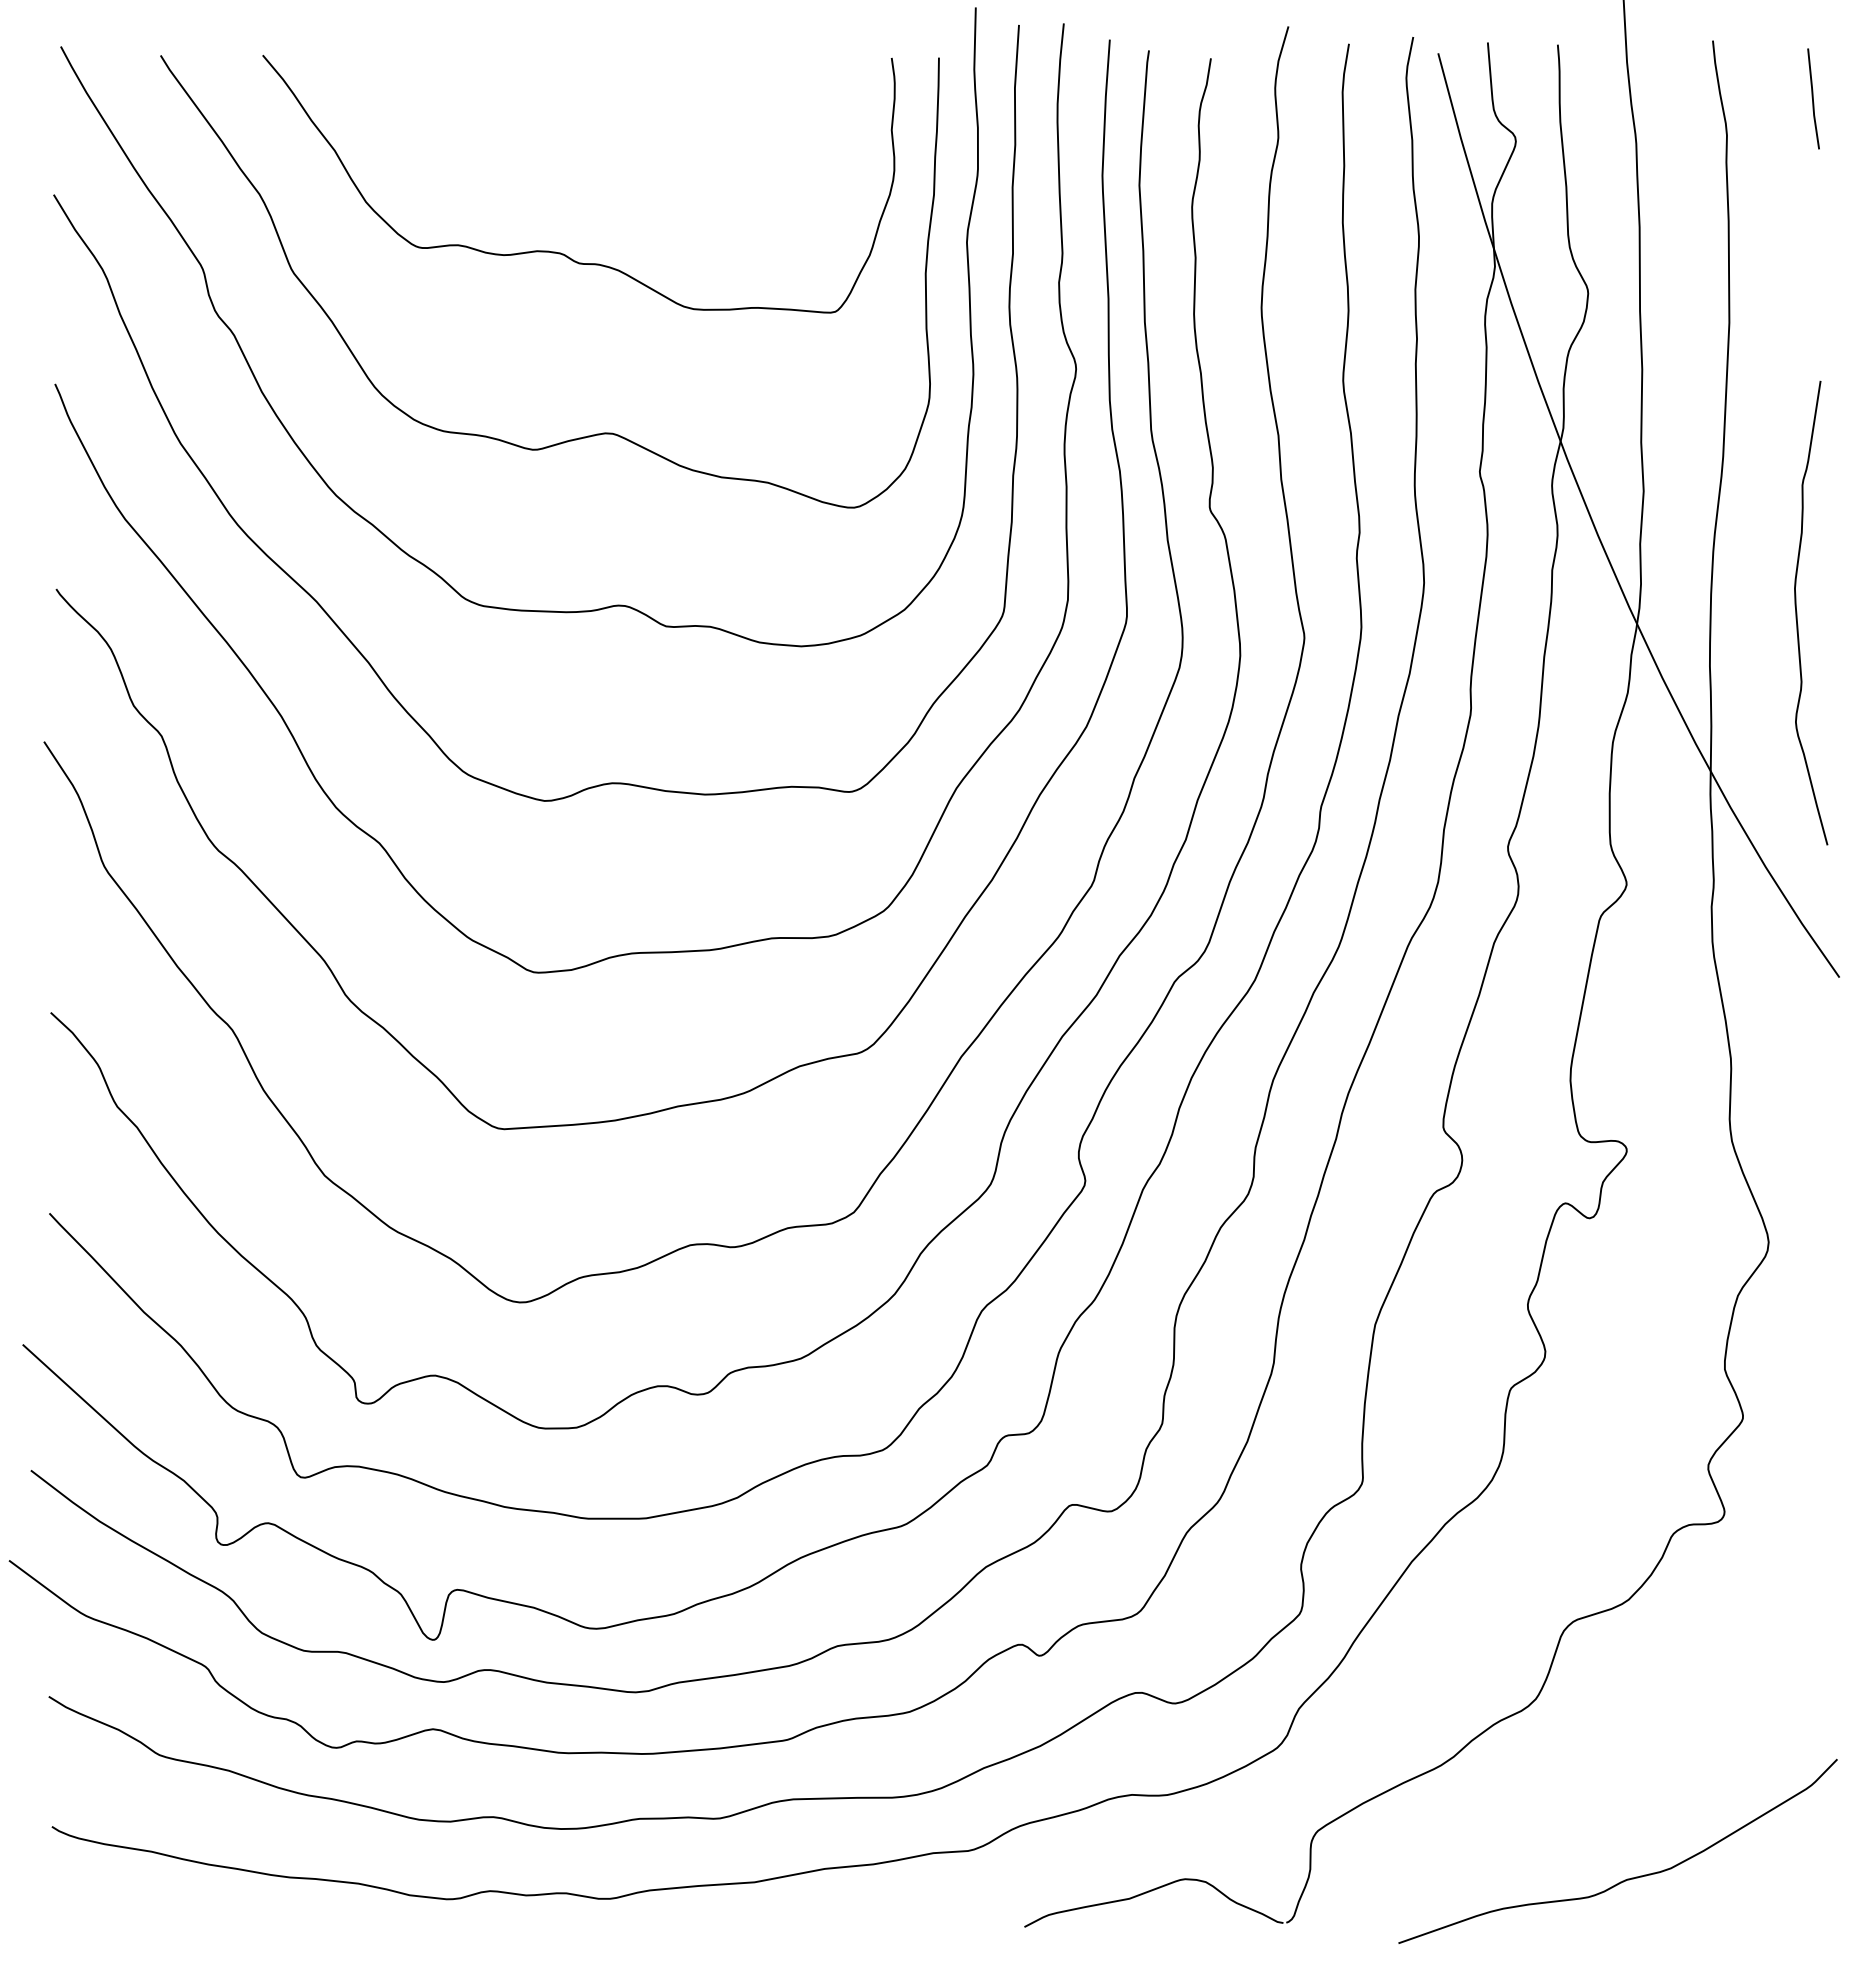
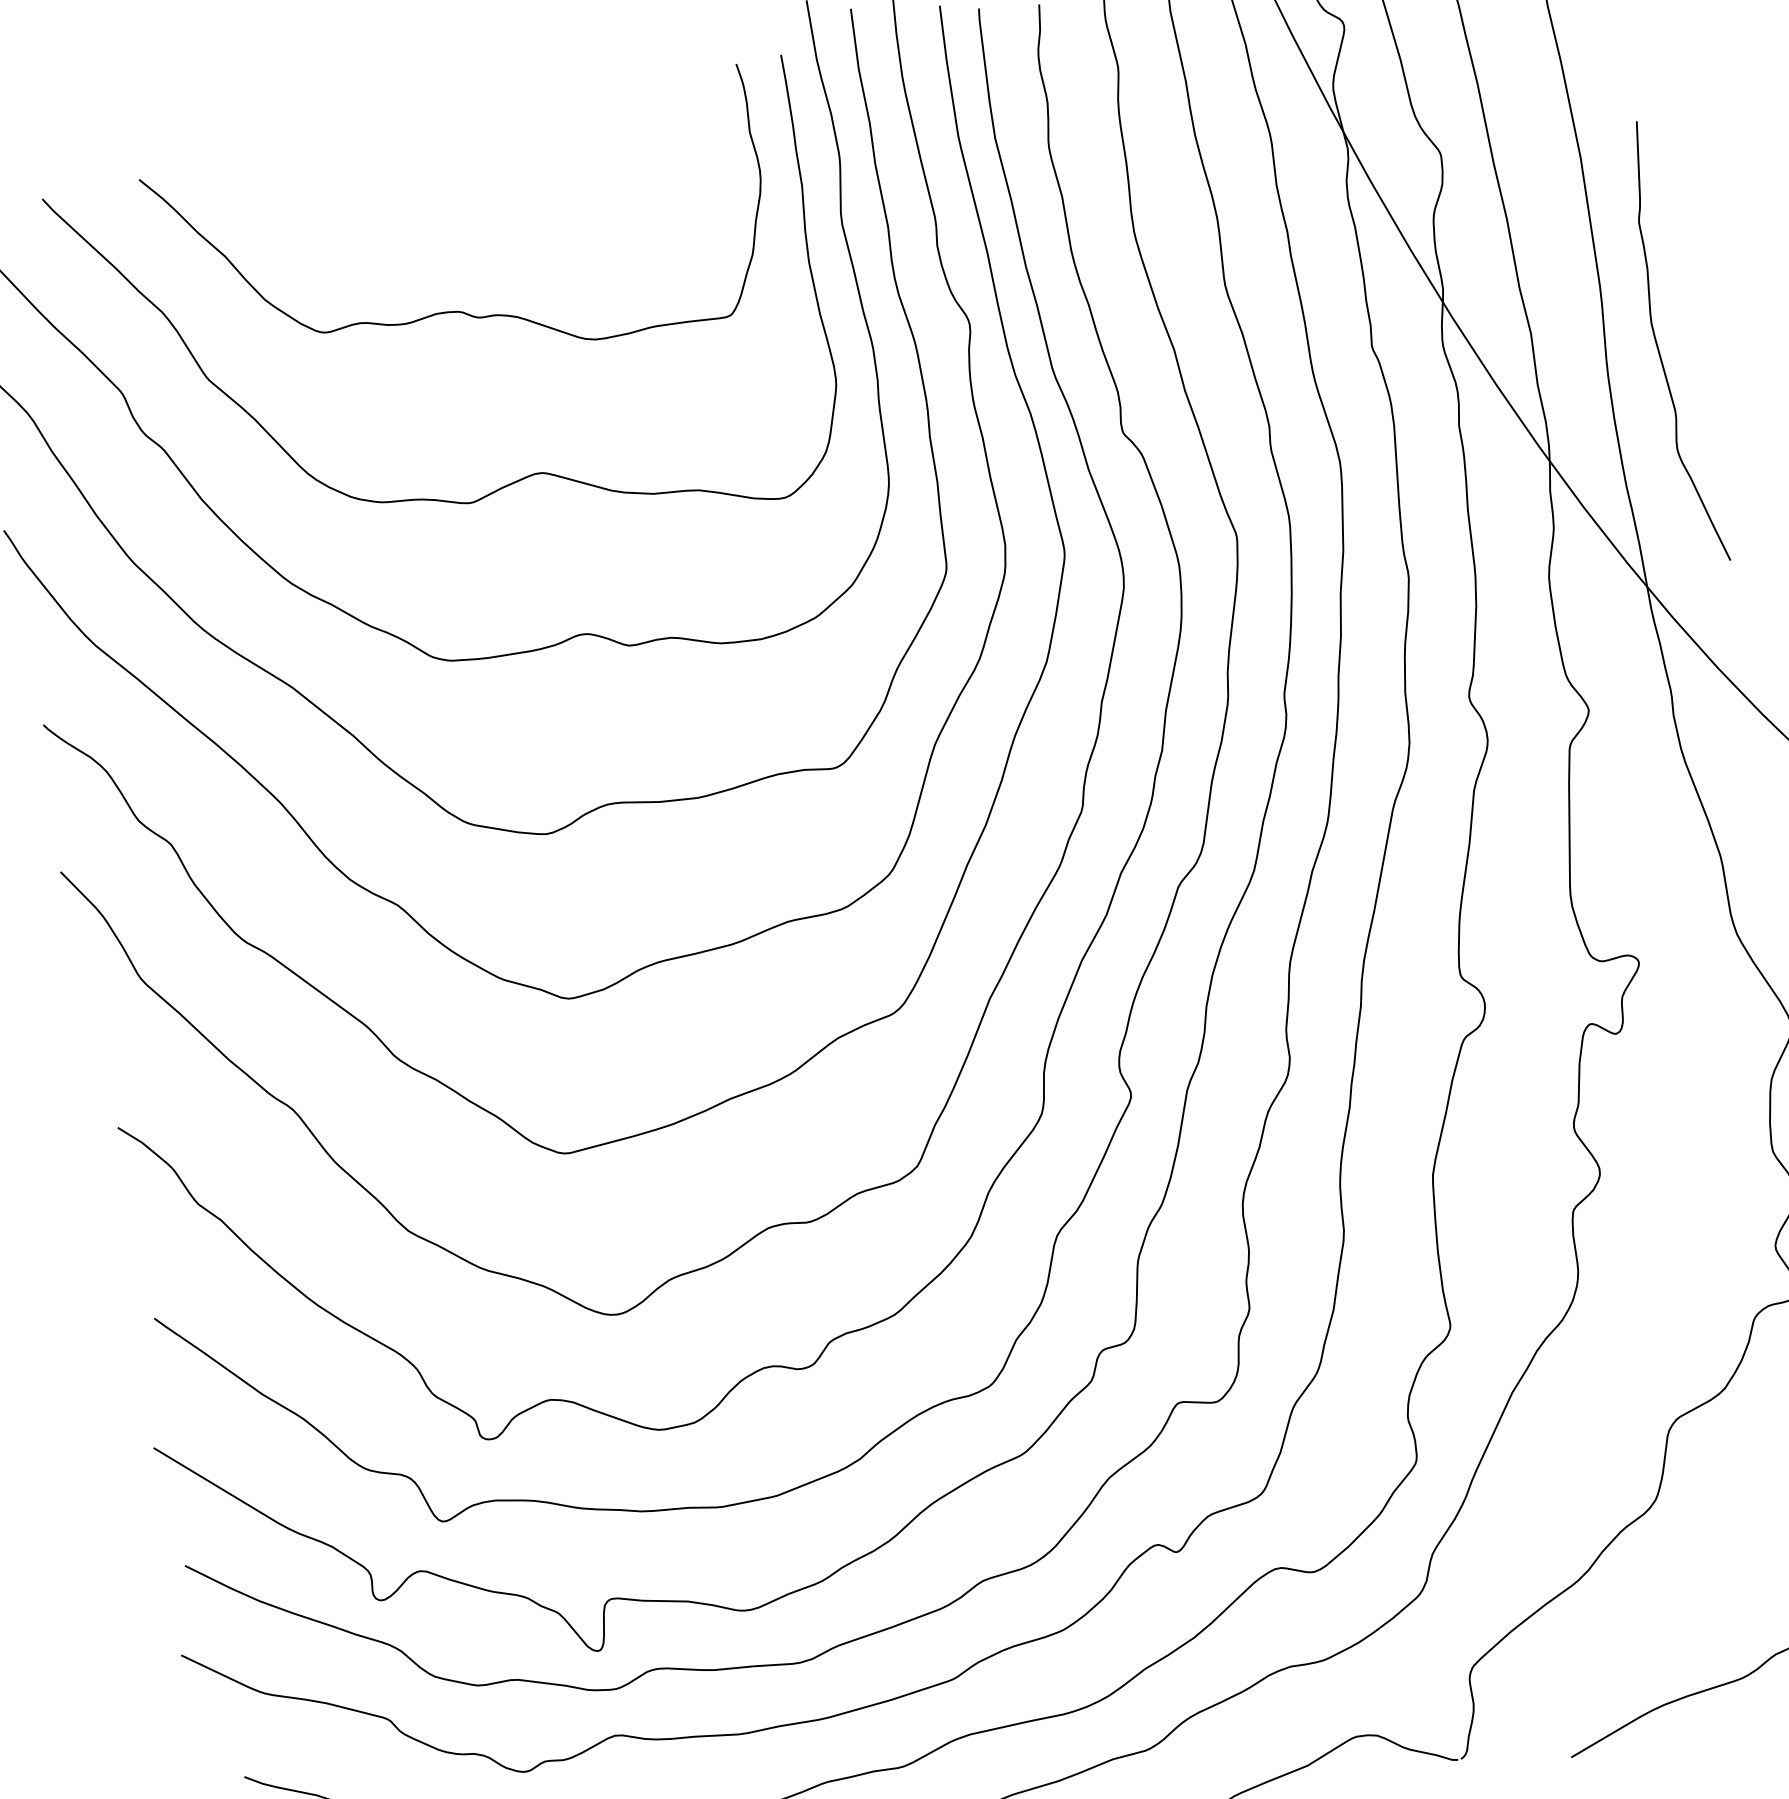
curve: (1797, 612) -> (1658, 345), moved

